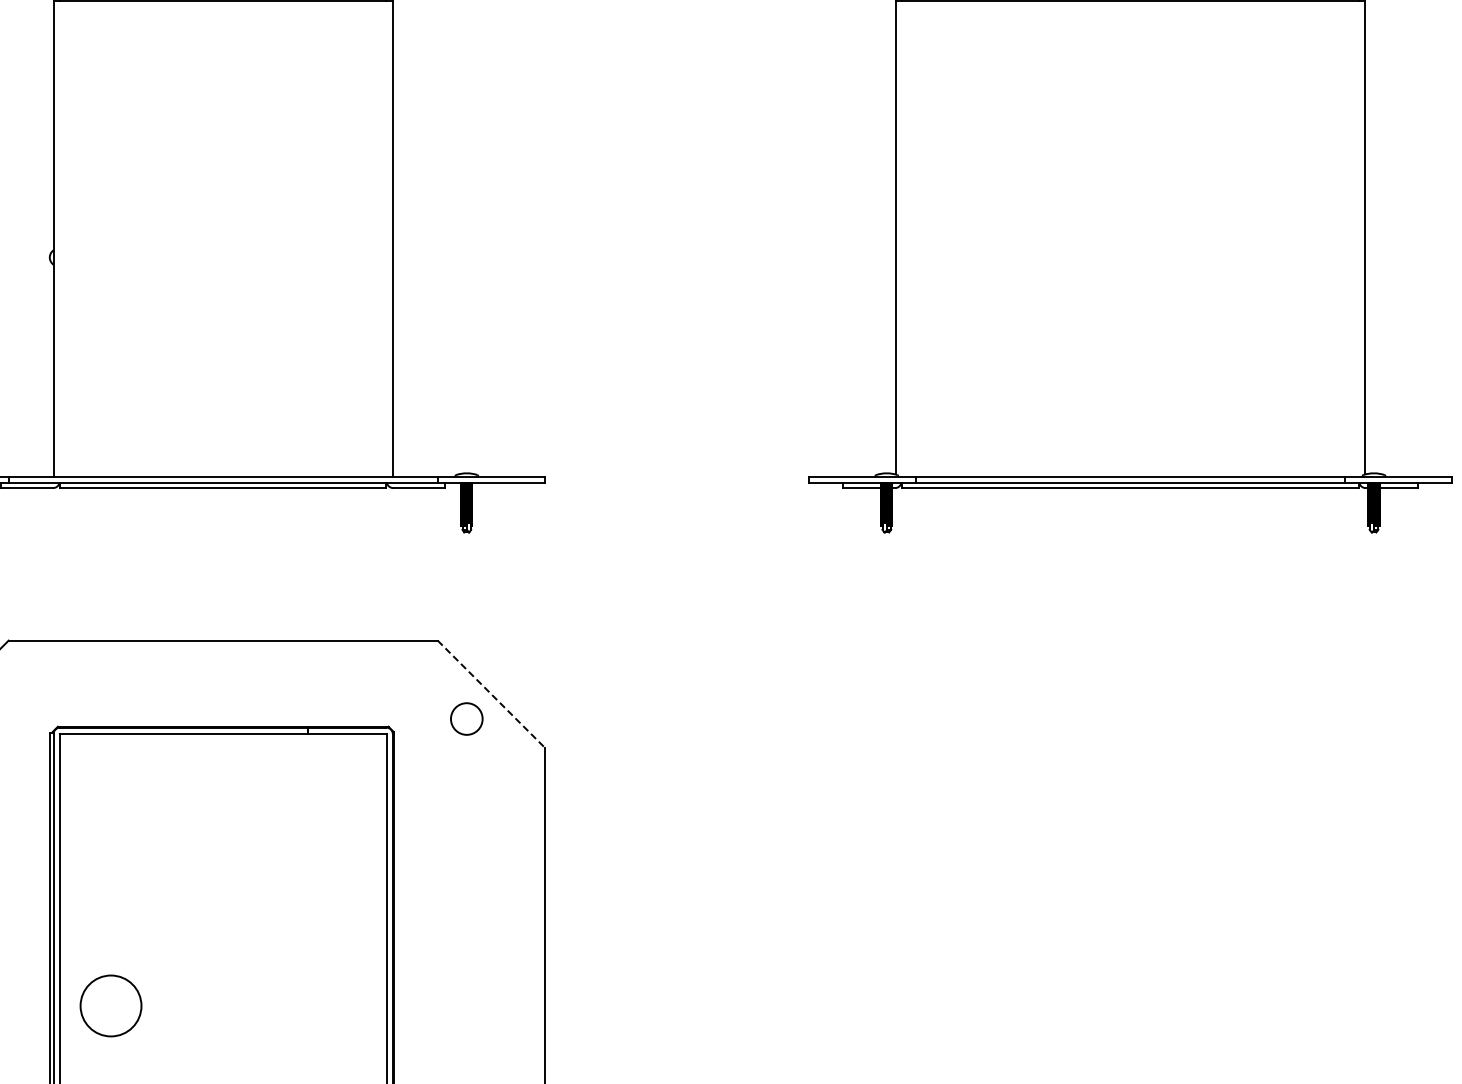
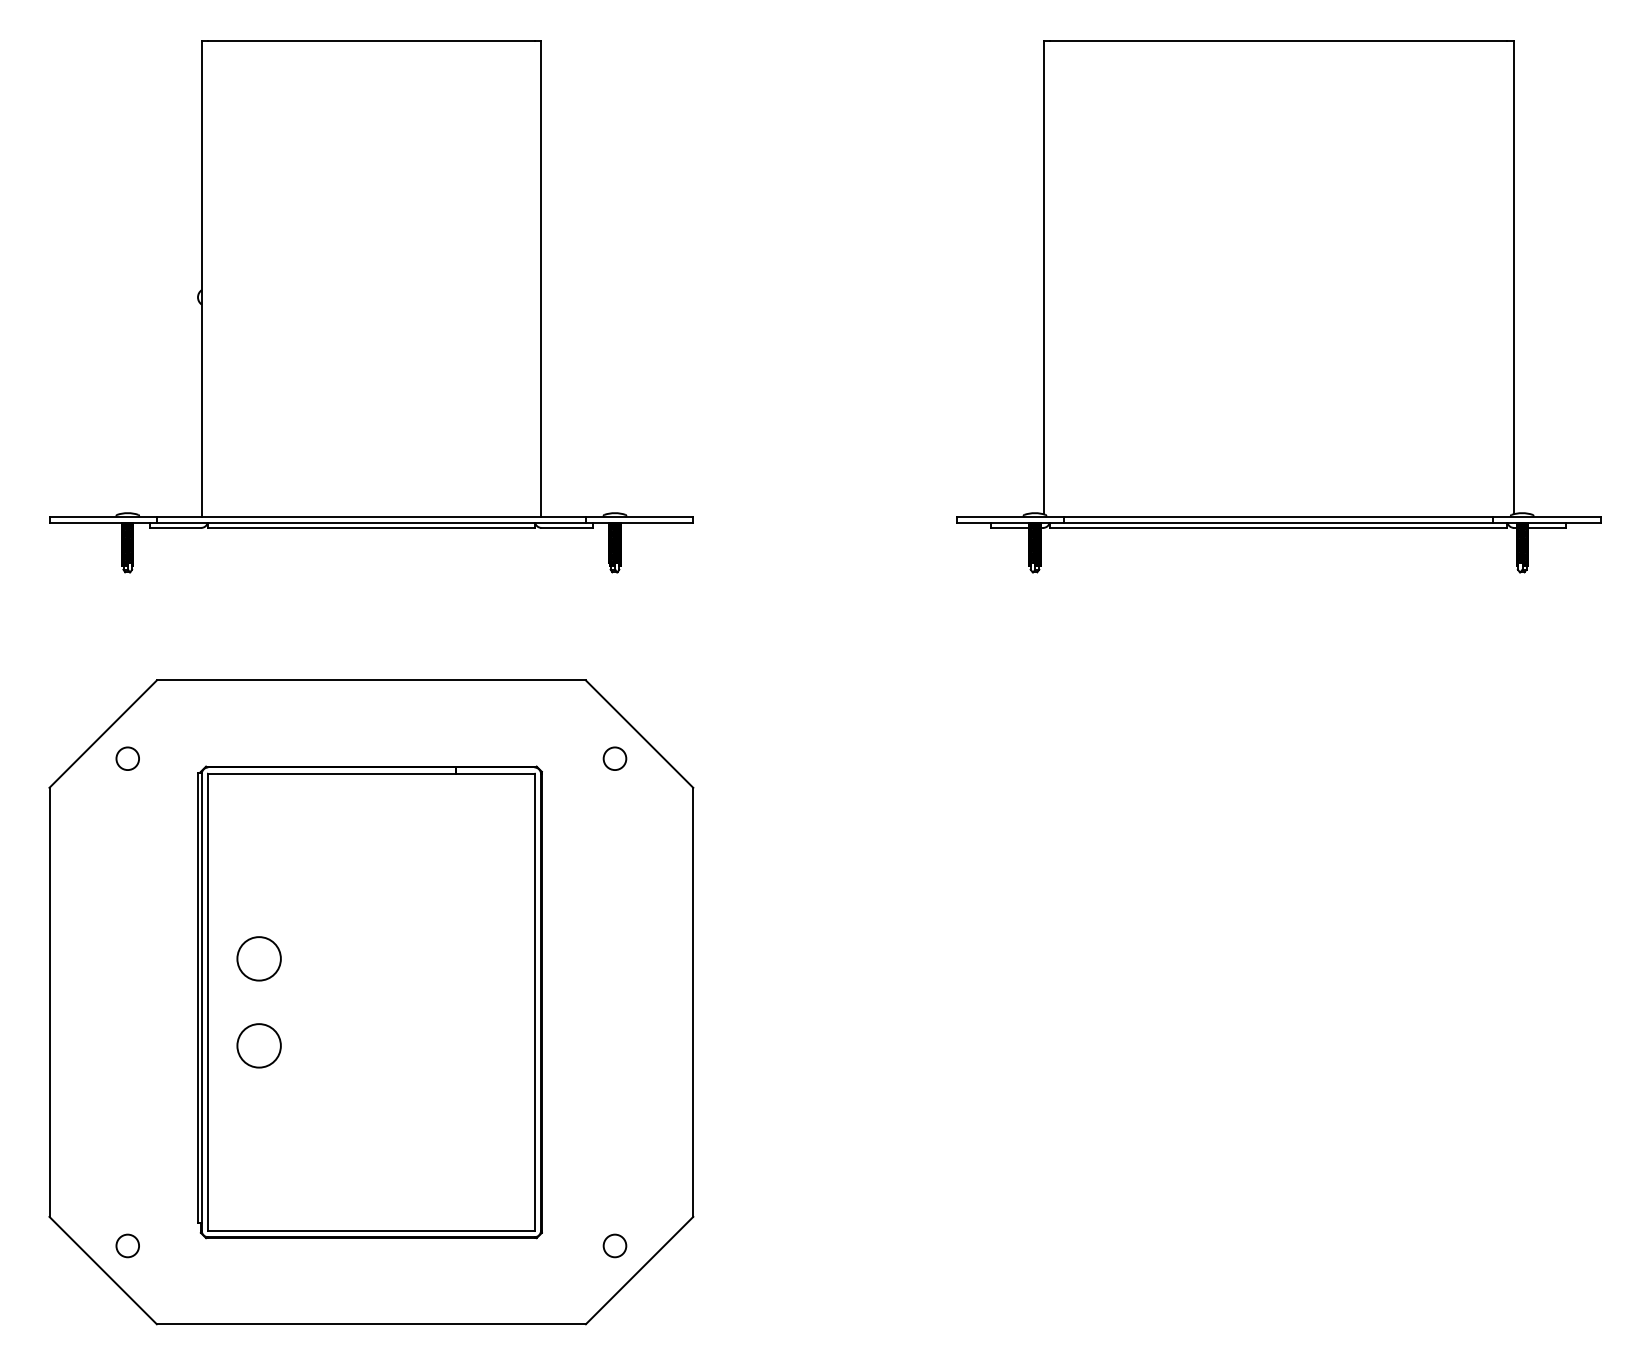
line: (491, 694) -> (639, 734), dashed -> solid
circle: (466, 718) -> (614, 758), size x0.71
circle: (110, 918) -> (258, 958), added
circle: (110, 1005) -> (258, 1045), size x0.71

